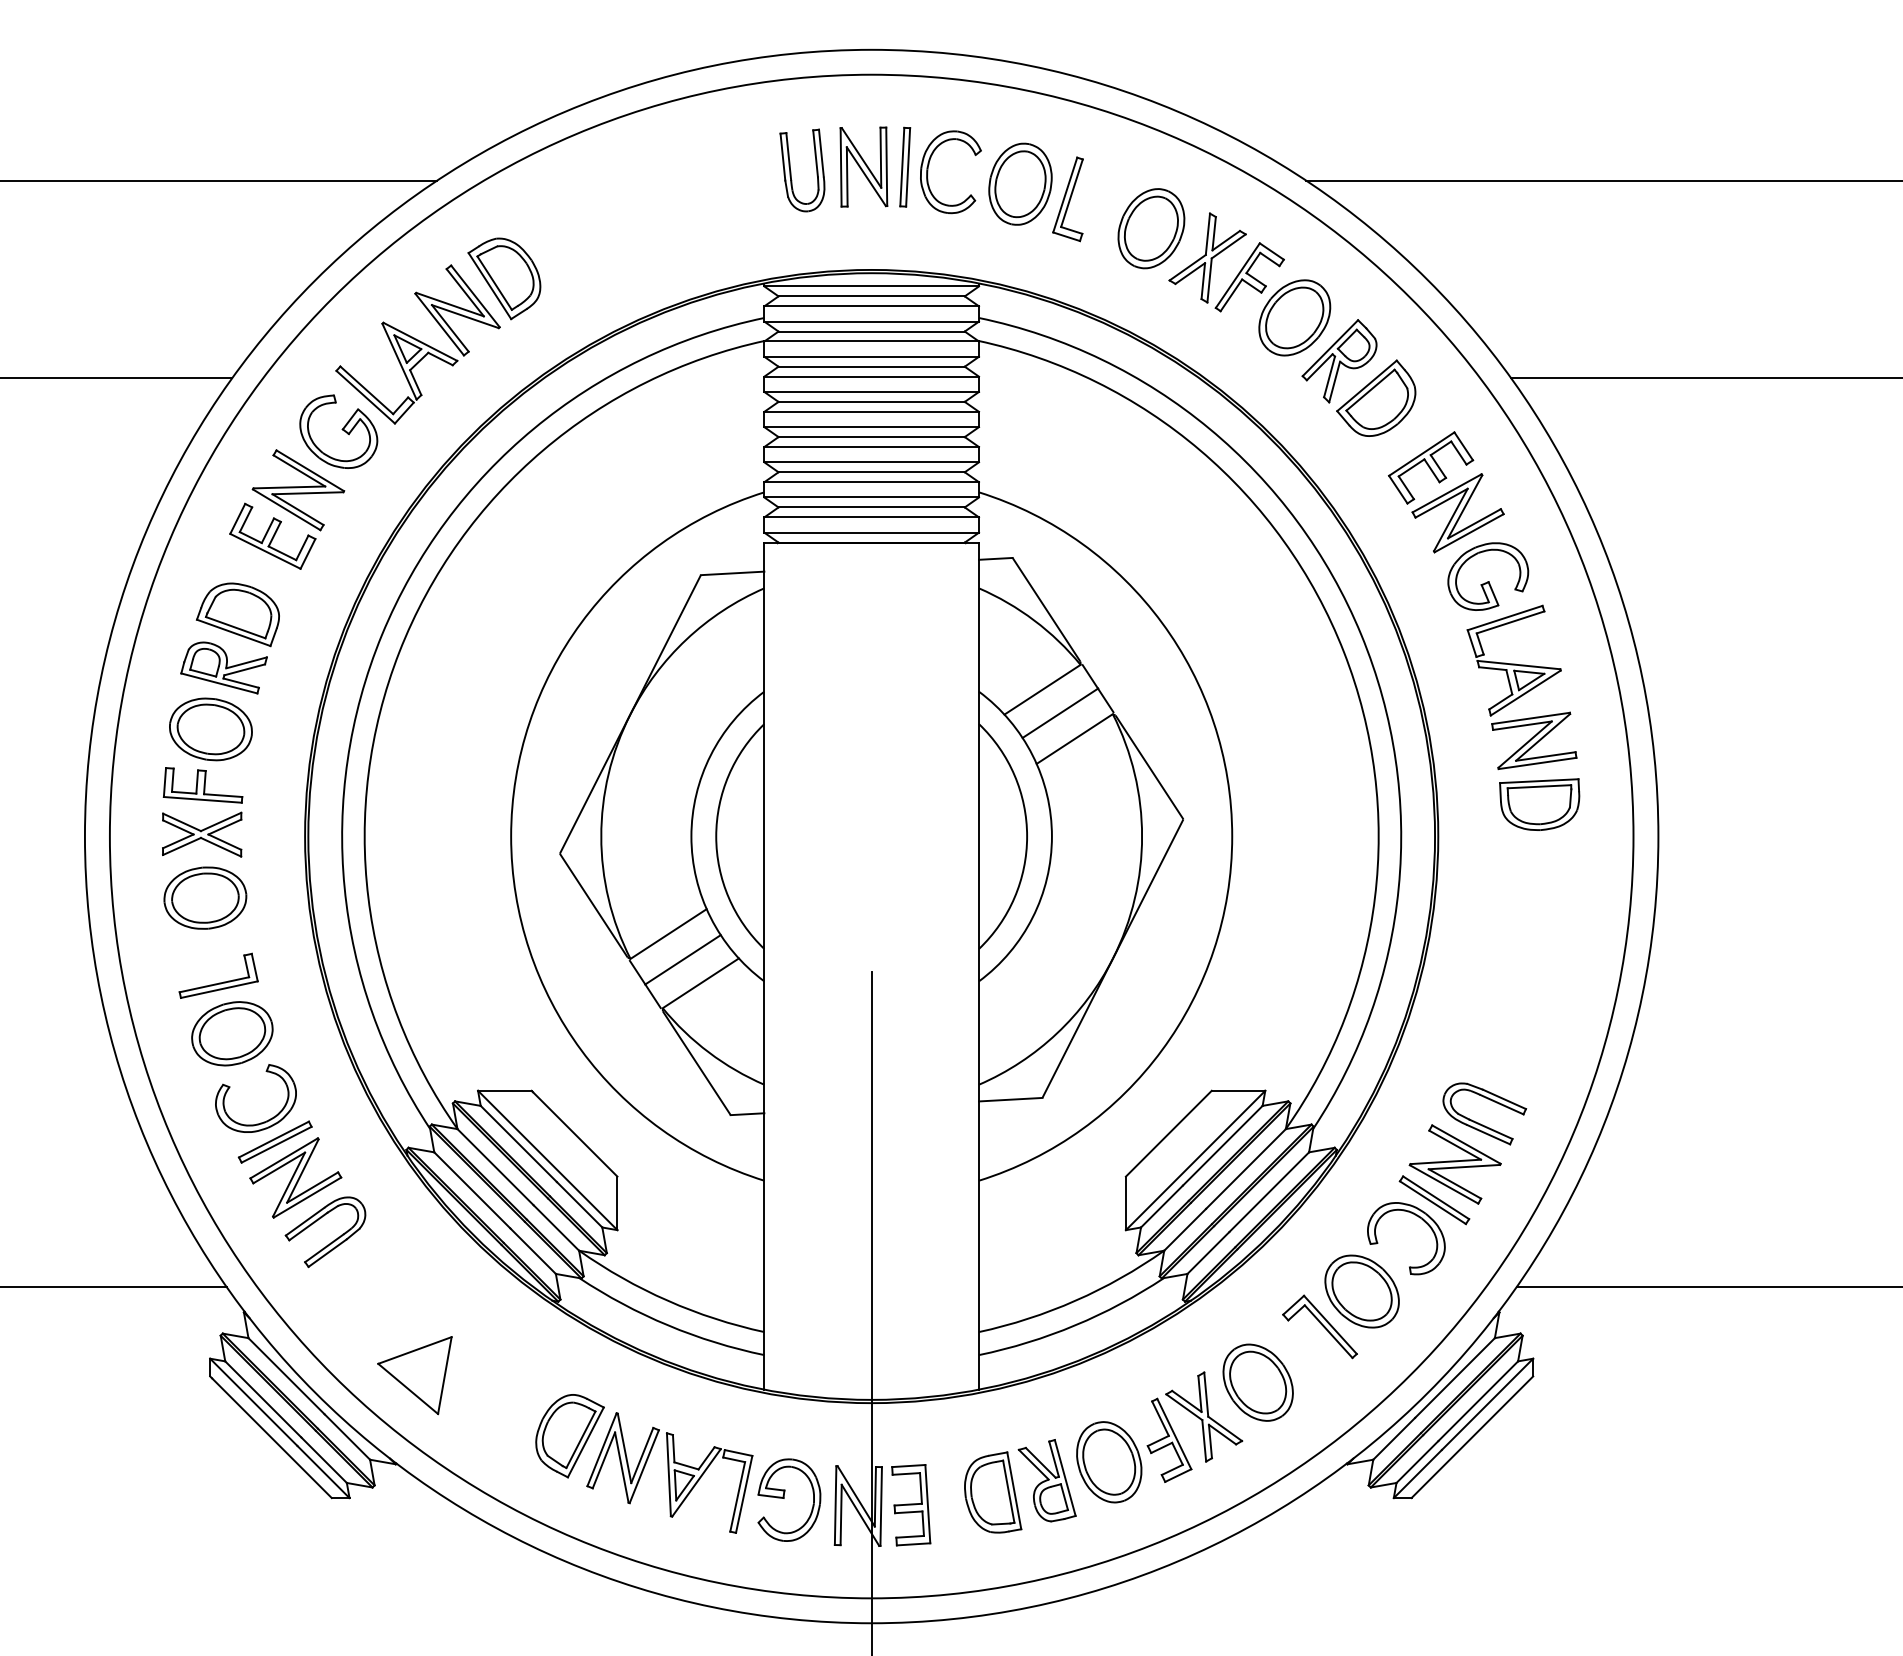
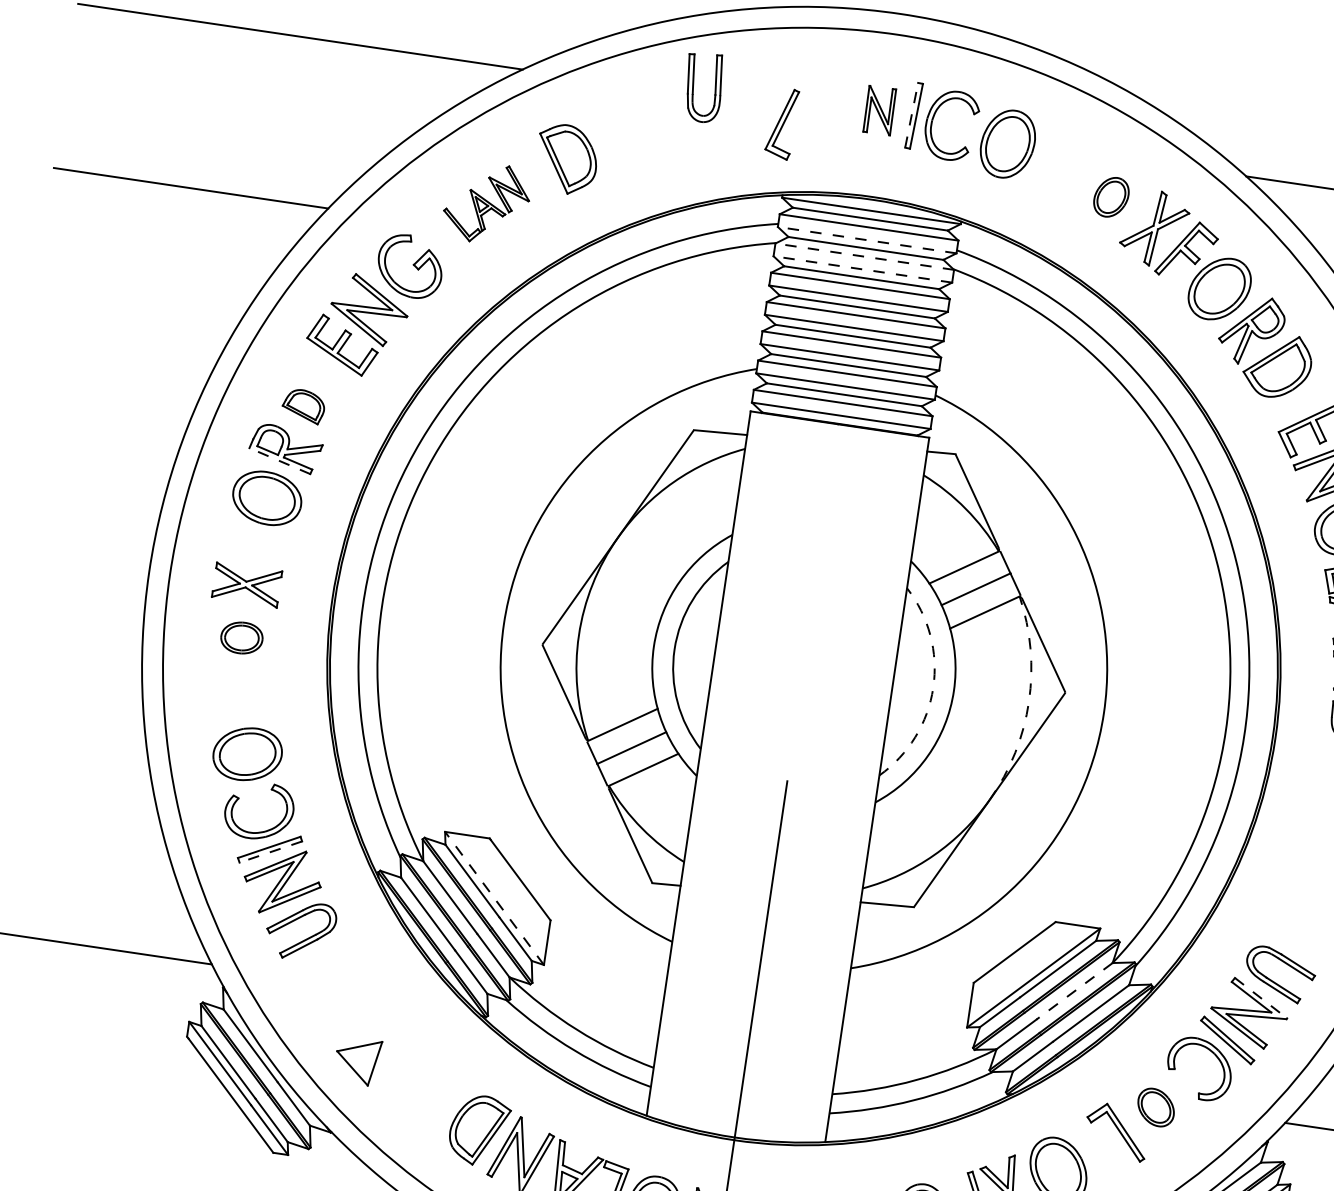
part: (863, 166) -> (879, 110), size x0.7
line: (902, 166) -> (911, 114), solid -> dashed
part: (791, 170) -> (694, 86), moved
part: (1067, 199) -> (781, 123), moved
part: (1151, 228) -> (1111, 197), size x0.6
line: (871, 321) -> (867, 240), solid -> dashed
line: (871, 341) -> (864, 256), solid -> dashed
part: (417, 344) -> (486, 203), size x0.6
line: (871, 356) -> (862, 269), solid -> dashed
part: (237, 614) -> (303, 405), size x0.6
line: (218, 683) -> (279, 461), solid -> dashed
part: (202, 785) -> (253, 543), removed
arc: (1027, 836) -> (933, 687), solid -> dashed
arc: (1142, 836) -> (1029, 701), solid -> dashed
part: (205, 897) -> (242, 637), size x0.6
part: (218, 982) -> (242, 709), removed
line: (276, 1144) -> (270, 851), solid -> dashed
line: (1466, 1144) -> (1261, 998), solid -> dashed
line: (547, 1160) -> (494, 898), solid -> dashed
line: (1245, 1169) -> (1074, 991), solid -> dashed
part: (1361, 1291) -> (1155, 1107), size x0.6
part: (414, 1375) -> (357, 1060), size x0.7

